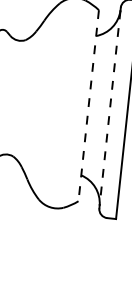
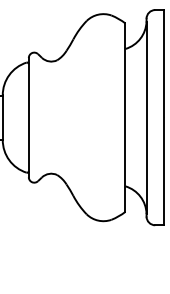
line: (88, 106) -> (125, 118), dashed -> solid
line: (109, 108) -> (146, 118), dashed -> solid

